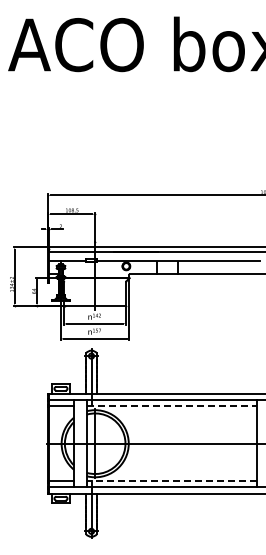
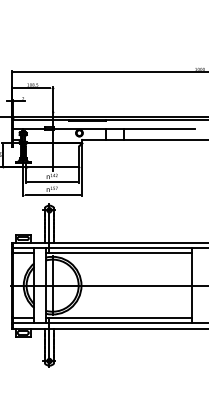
line: (172, 406) -> (119, 253), dashed -> solid
line: (171, 481) -> (118, 318), dashed -> solid

